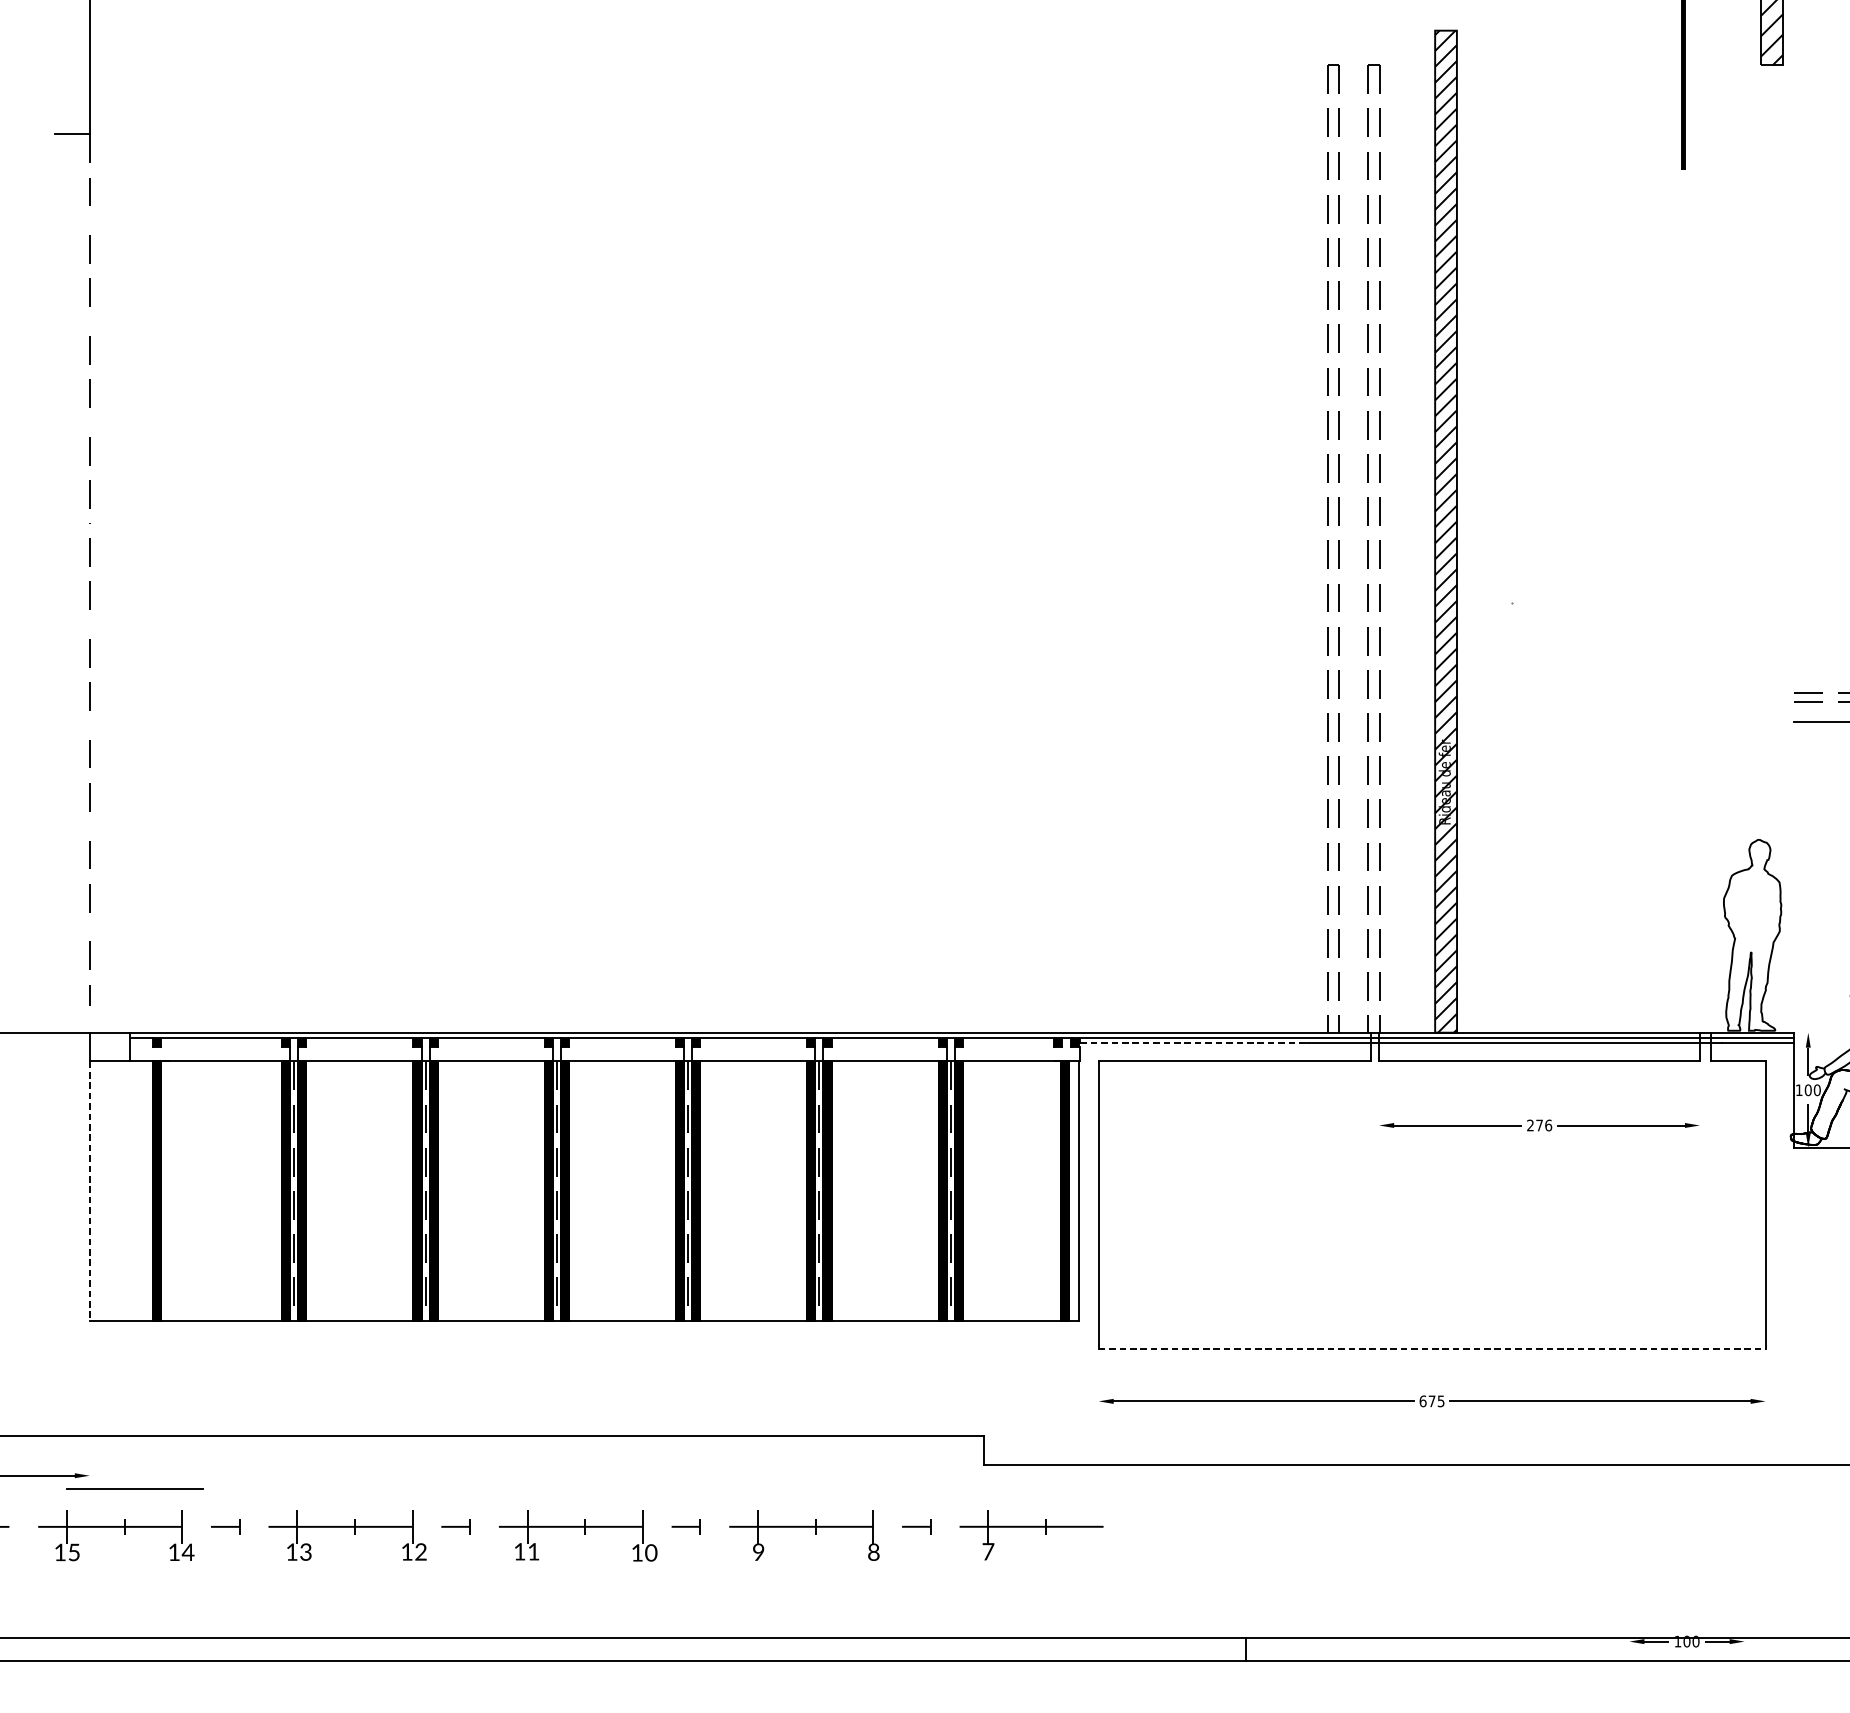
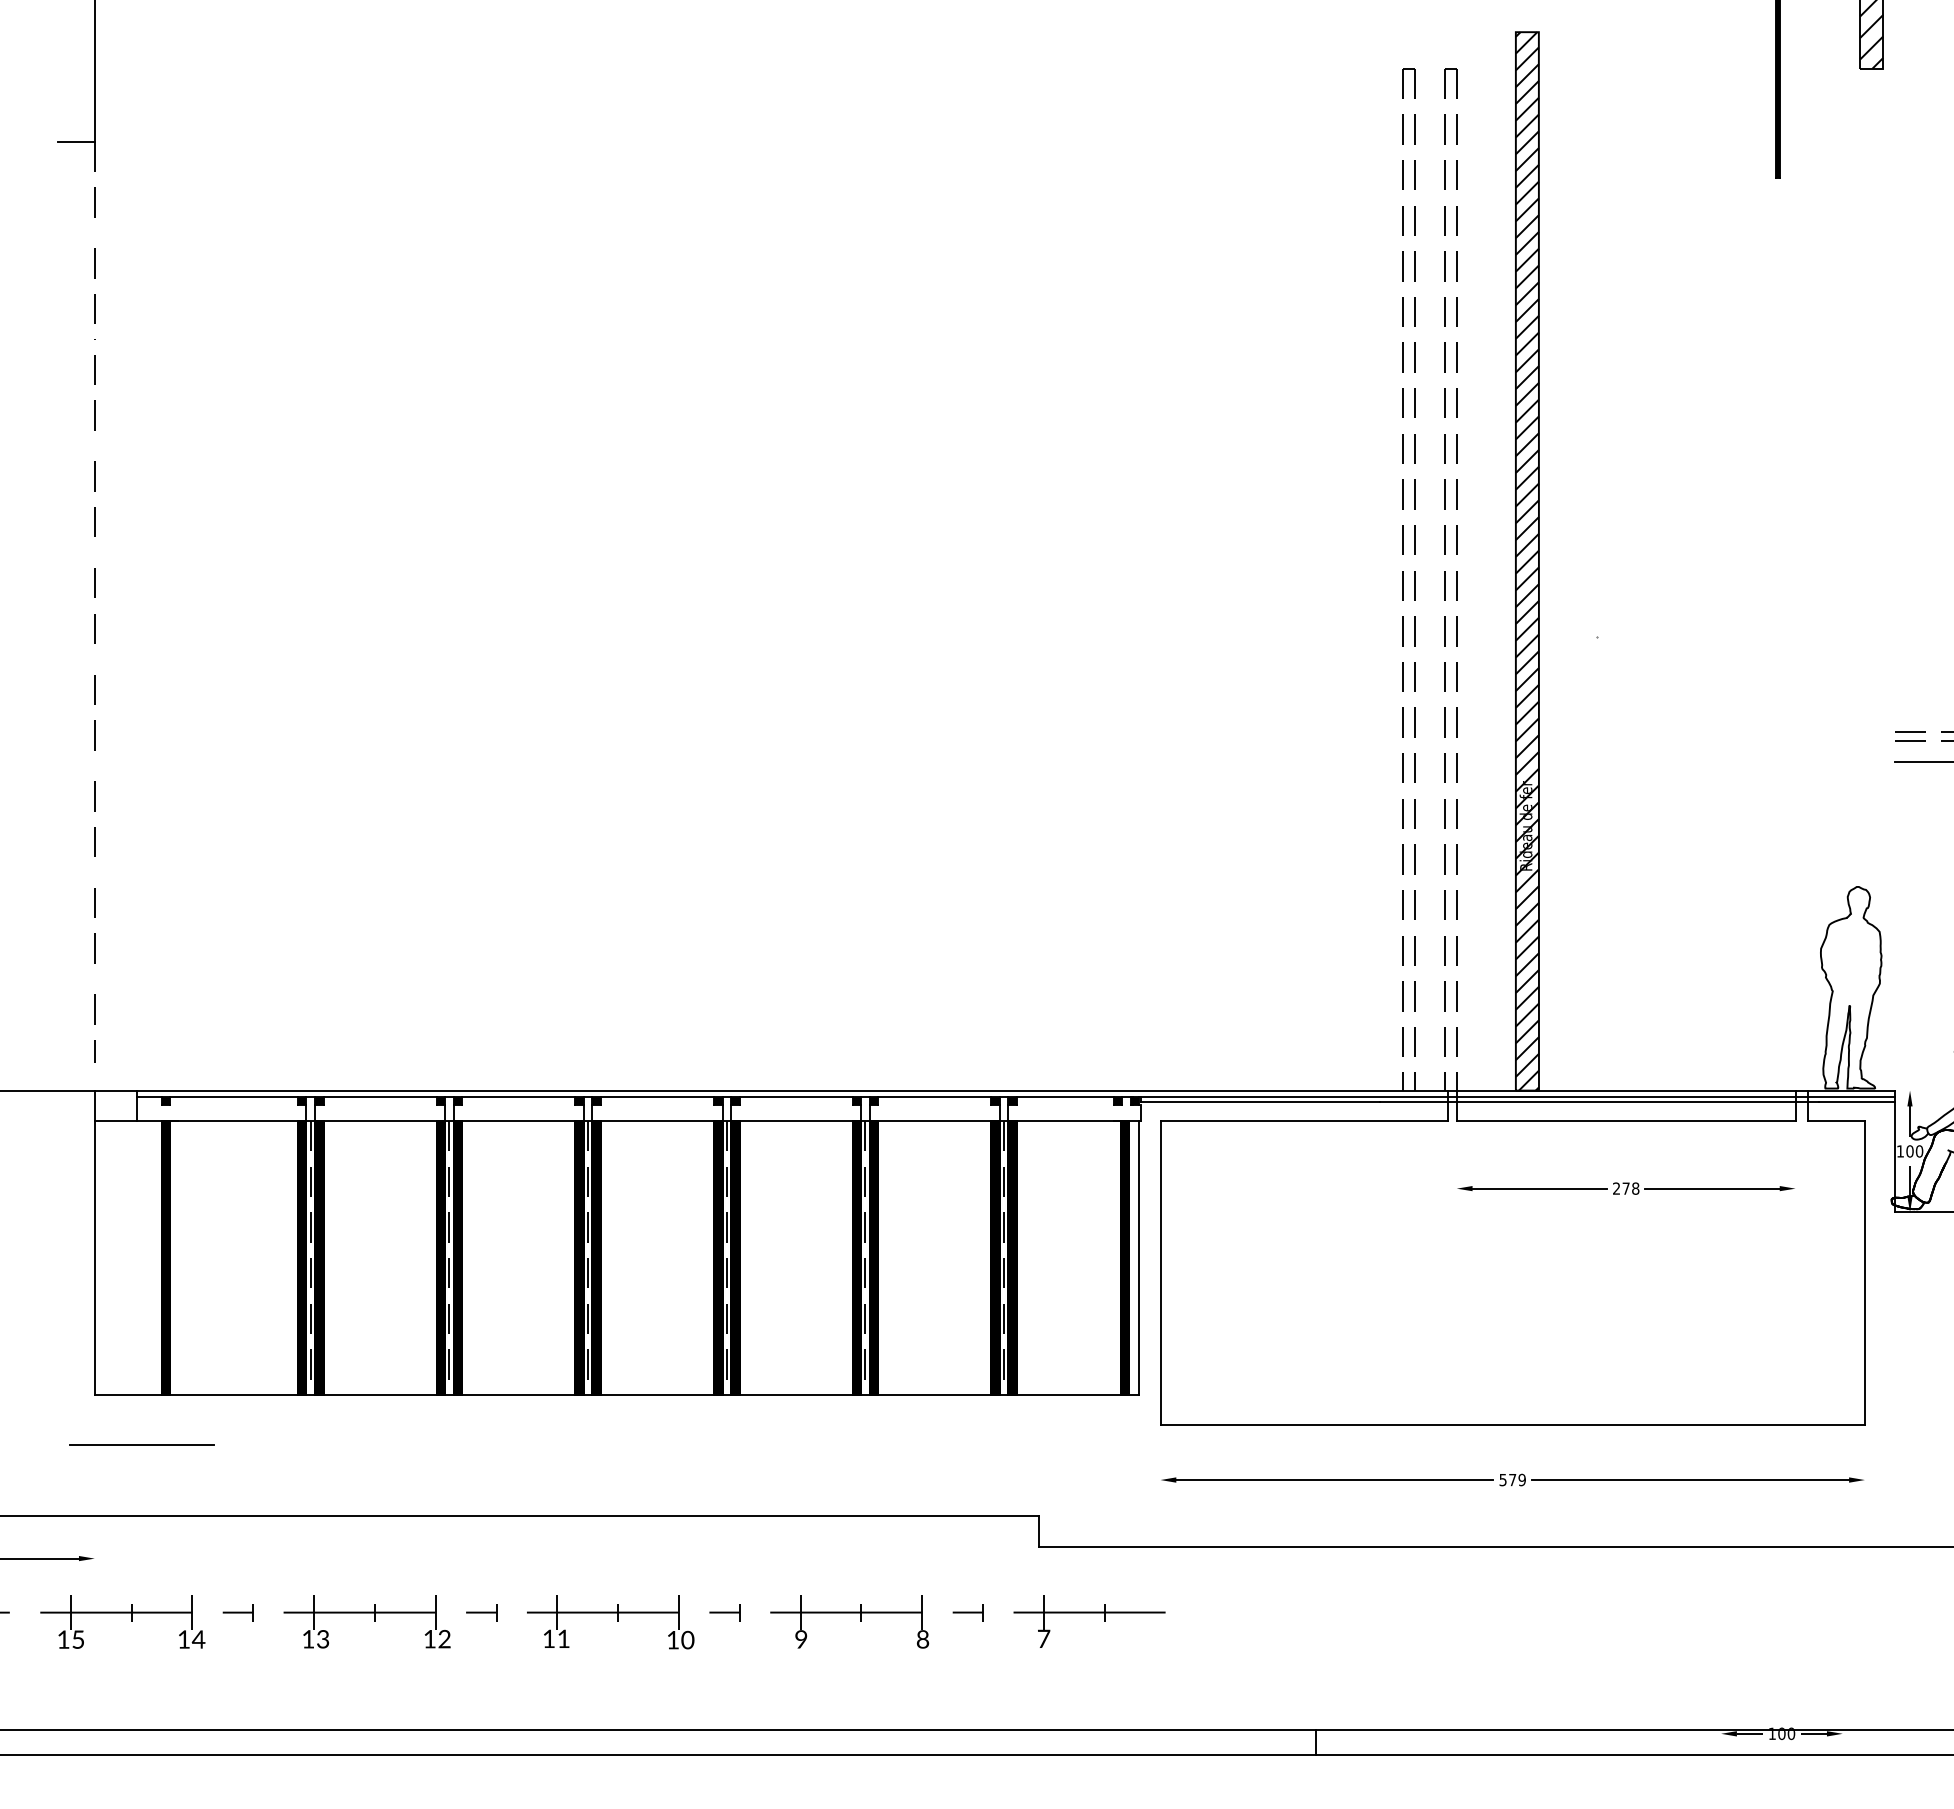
line: (1193, 1042) -> (1260, 1101), dashed -> solid
text: (1548, 1125) -> (1635, 1188), 276 -> 278
line: (89, 1190) -> (94, 1257), dashed -> solid
line: (1432, 1349) -> (1513, 1425), dashed -> solid
text: (1431, 1400) -> (1512, 1479), 675 -> 579
line: (134, 1488) -> (141, 1444), moved

